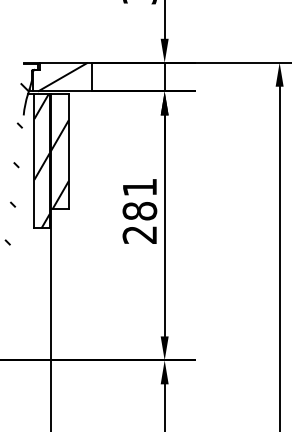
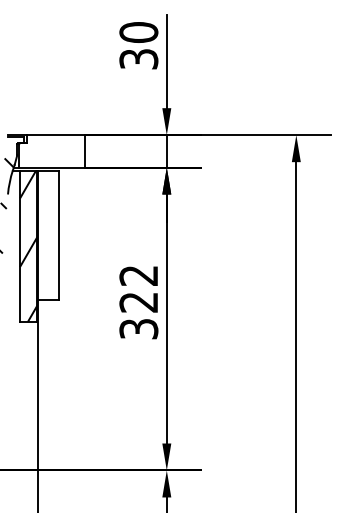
hatch: (63, 77) -> (52, 151), removed
hatch: (59, 164) -> (48, 249), removed
text: (139, 211) -> (138, 302), 281 -> 322

